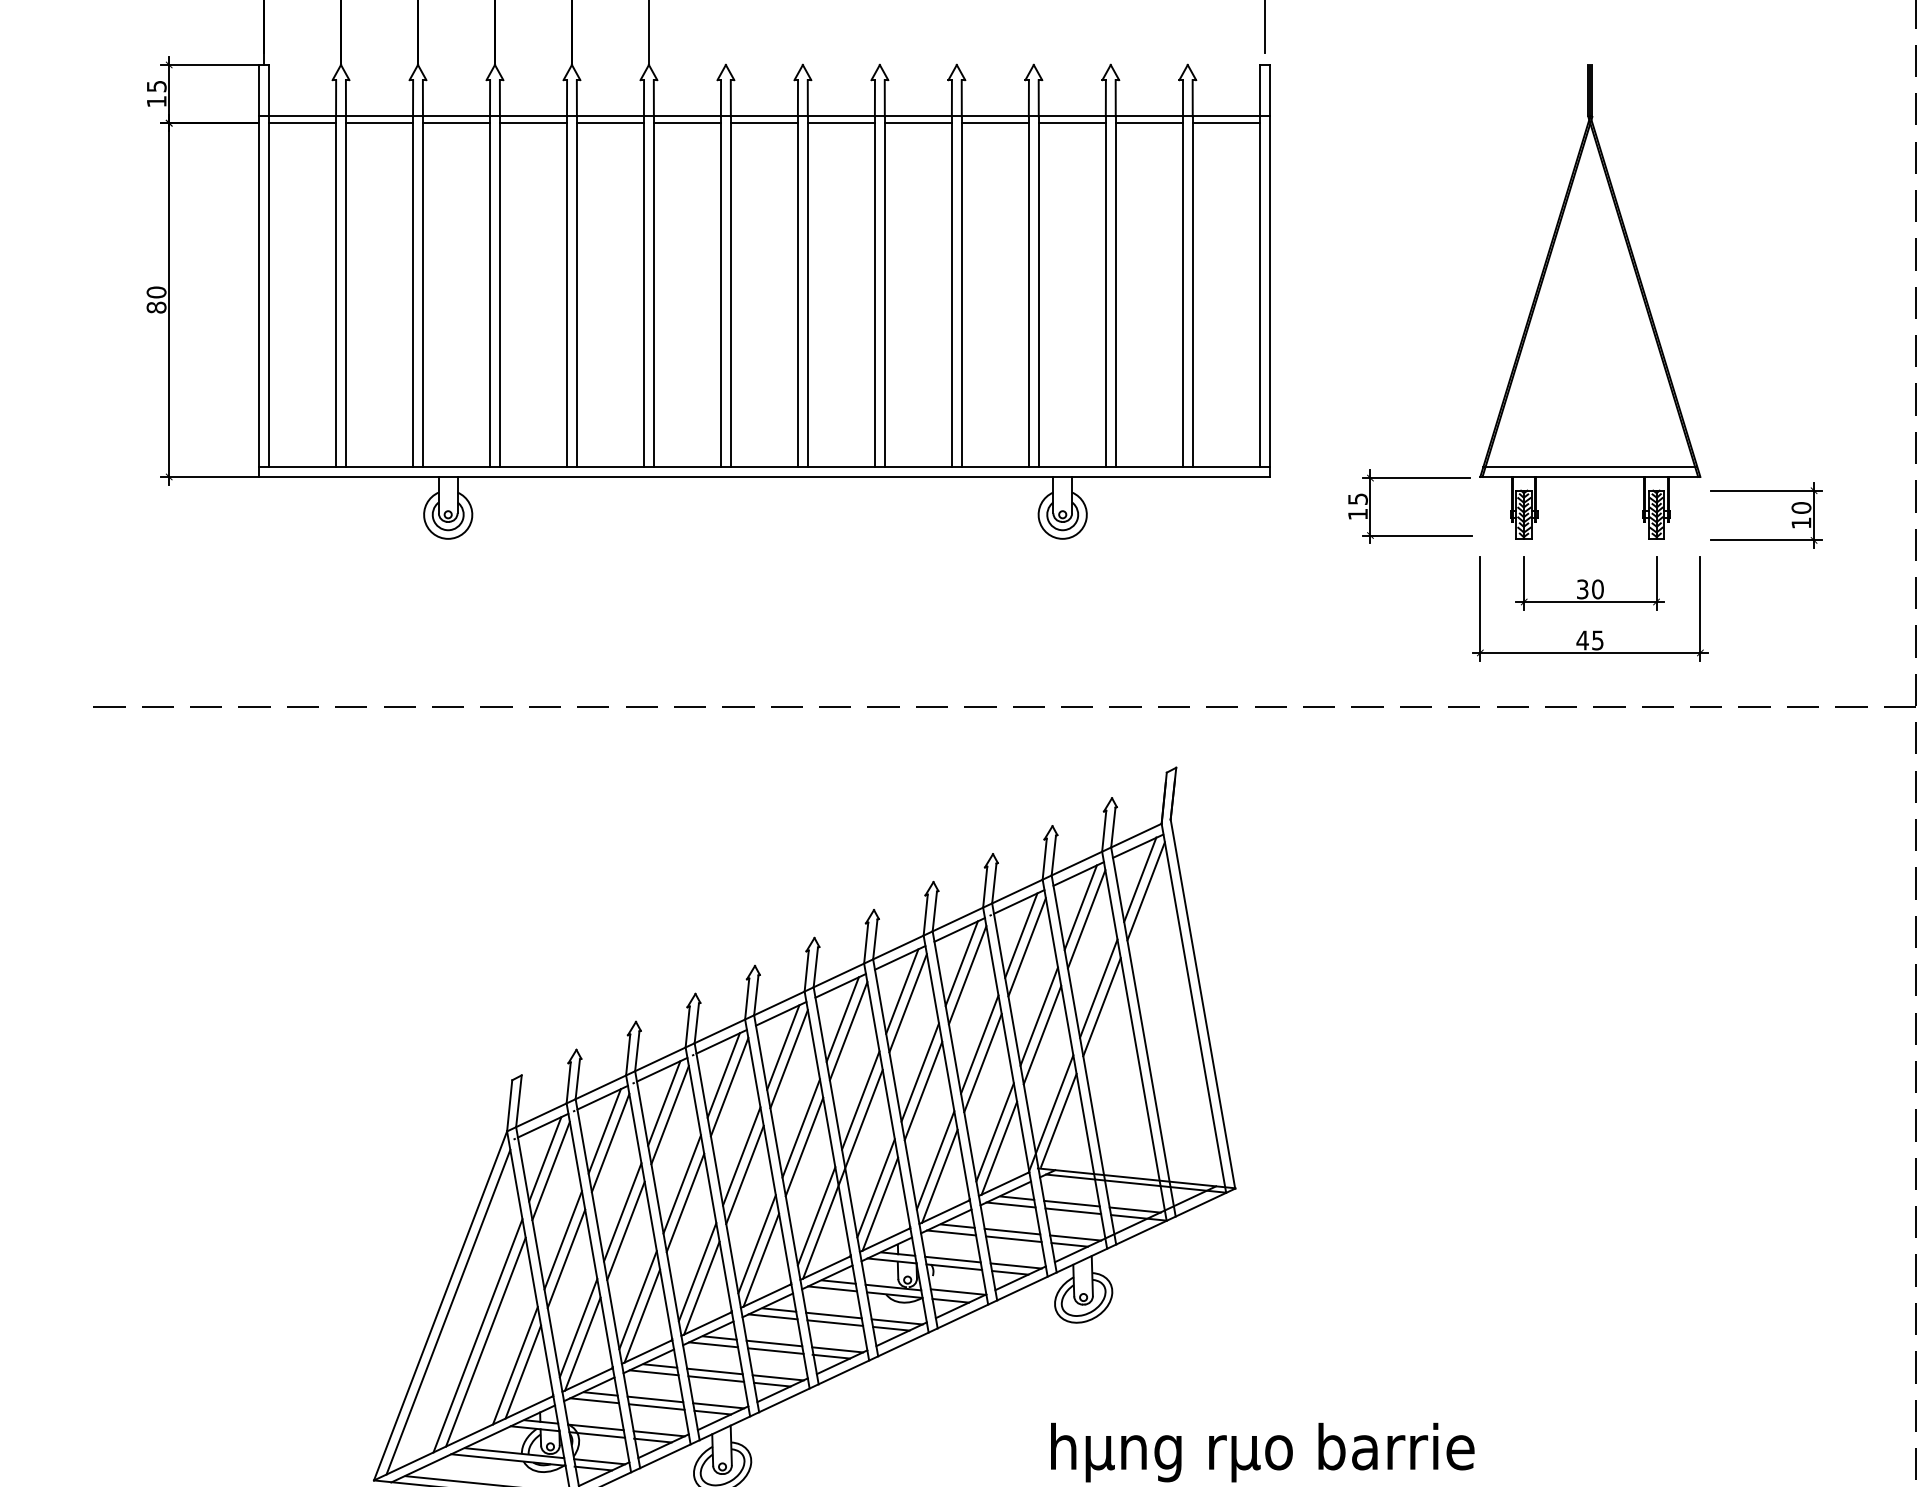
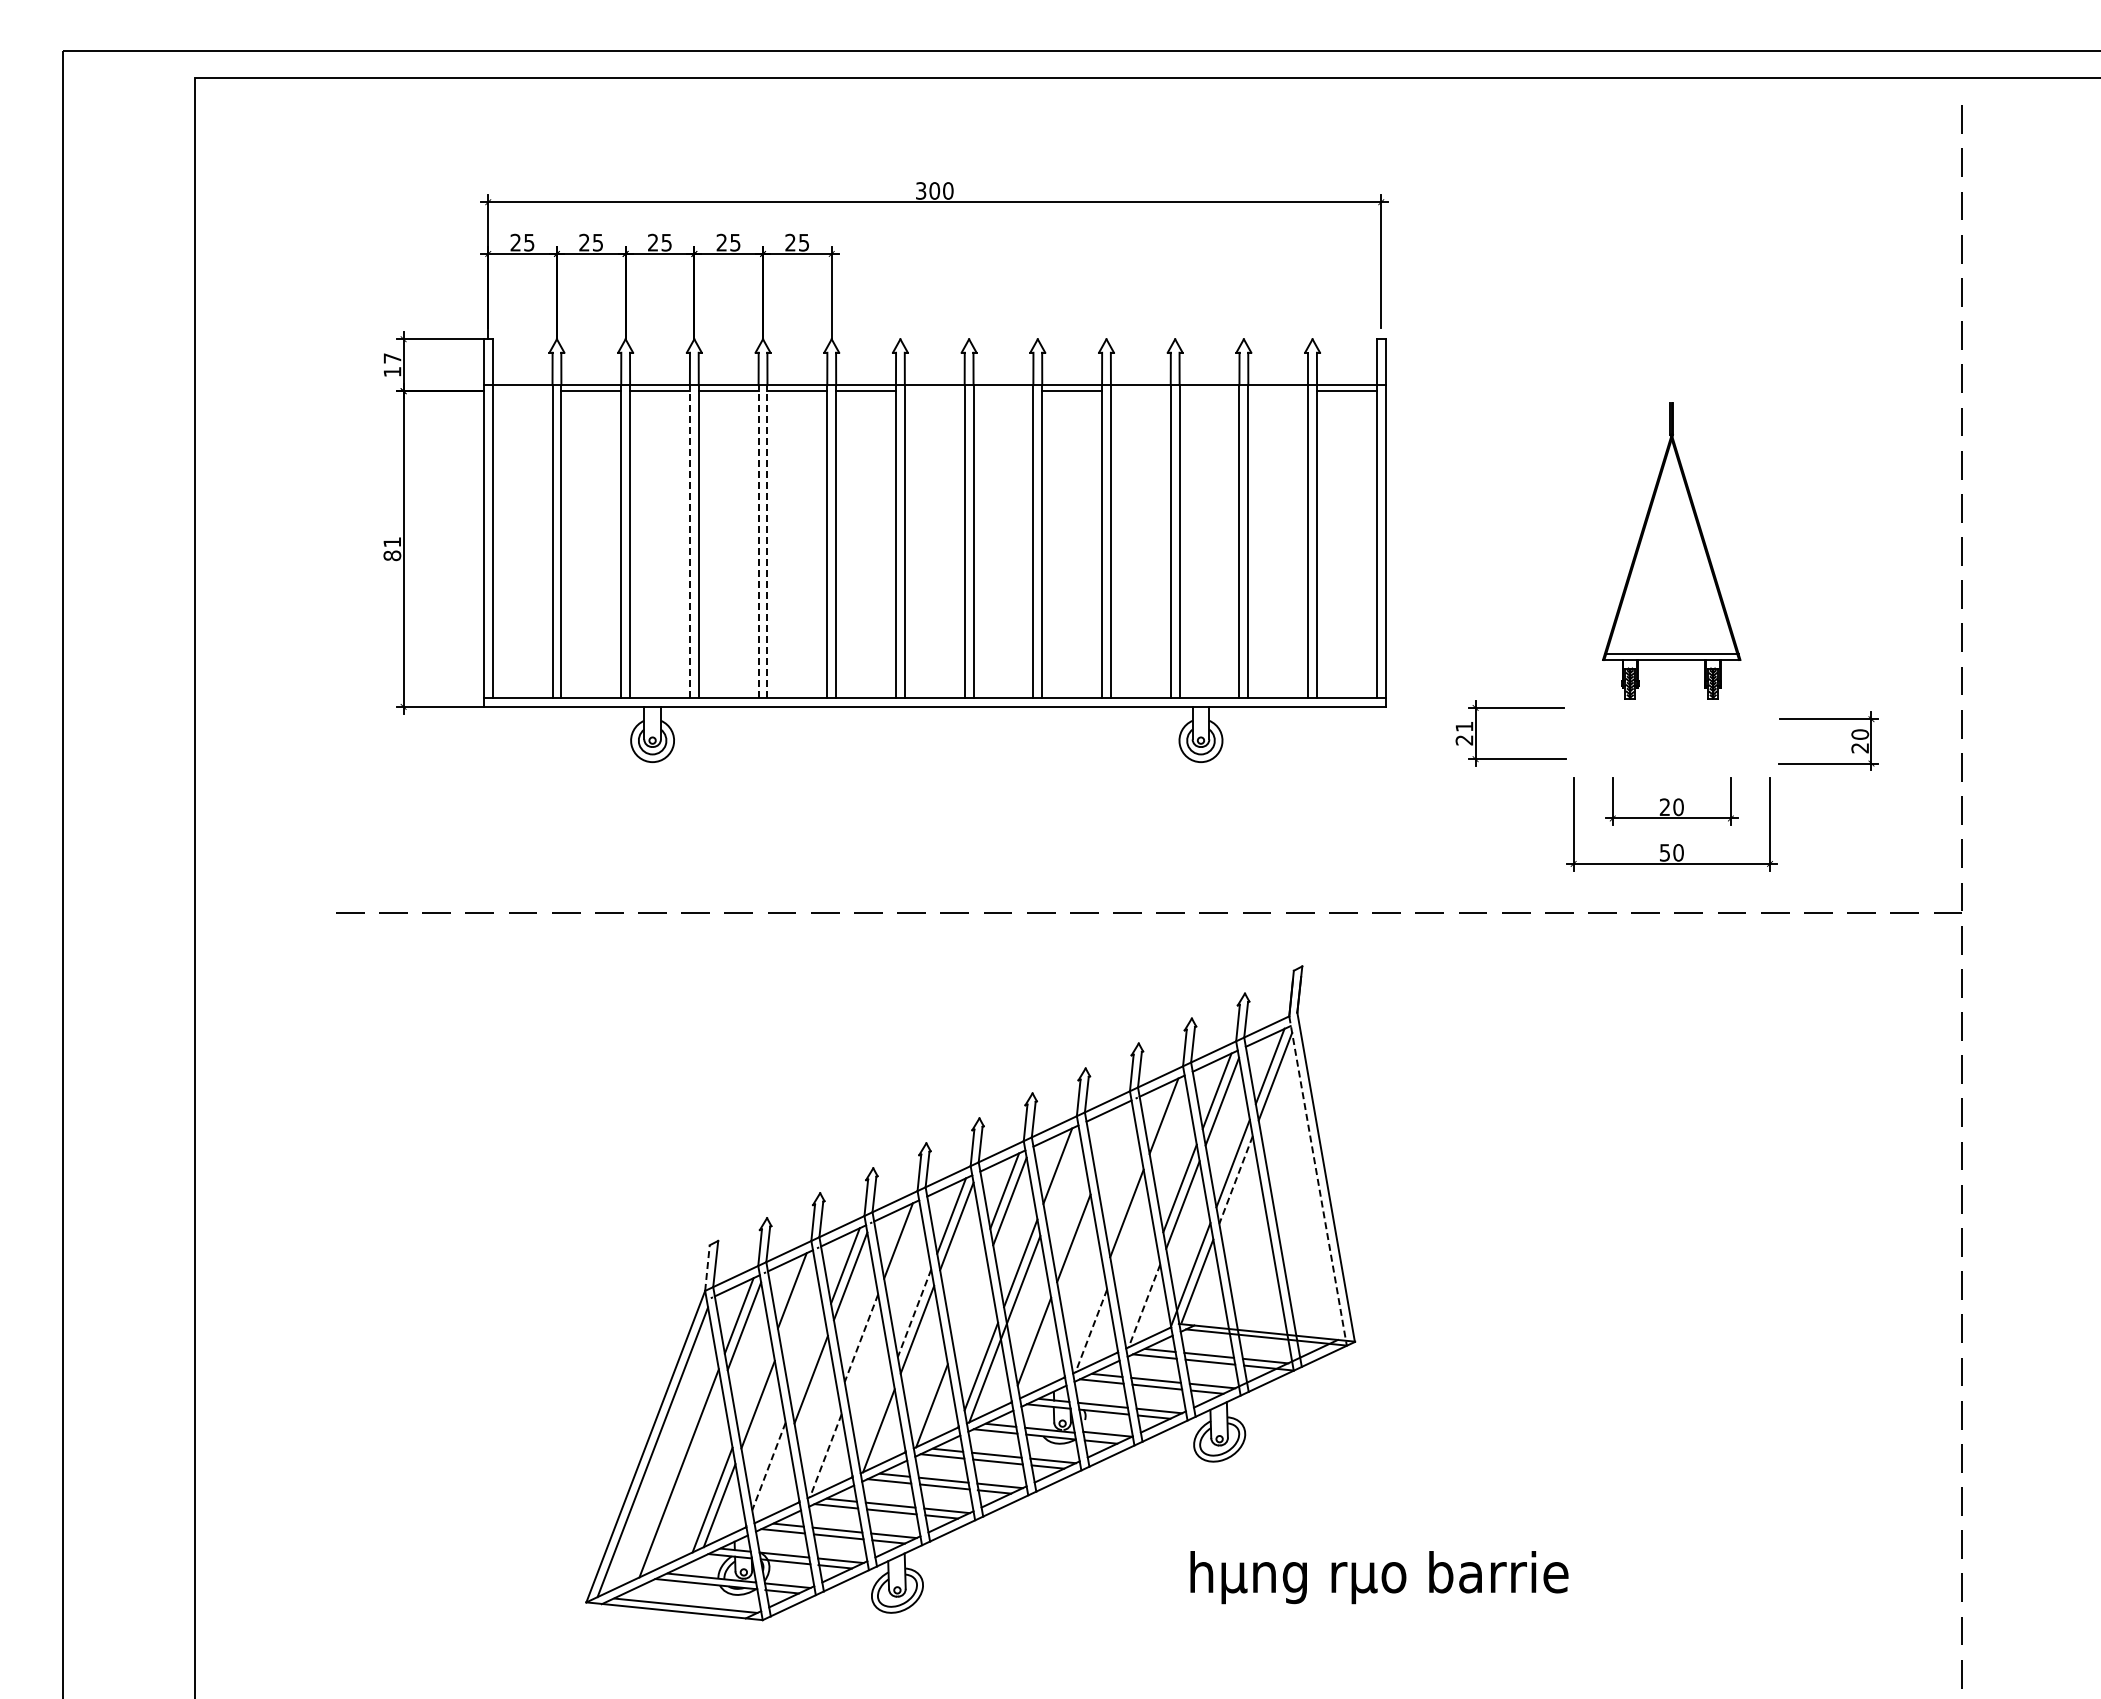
text: (156, 86) -> (392, 358), 15 -> 17
line: (302, 123) -> (522, 391), removed
line: (764, 123) -> (934, 391), removed
line: (841, 123) -> (1003, 391), removed
line: (994, 123) -> (1140, 391), removed
line: (1072, 123) -> (1209, 391), removed
line: (1149, 123) -> (1278, 391), removed
line: (489, 291) -> (689, 541), solid -> dashed
line: (566, 291) -> (758, 541), solid -> dashed
line: (576, 291) -> (767, 541), solid -> dashed
text: (156, 292) -> (392, 542), 80 -> 81
part: (1589, 301) -> (1671, 550), size x0.7
text: (1358, 506) -> (1464, 733), 15 -> 21
text: (1800, 523) -> (1859, 748), 10 -> 20
text: (1582, 589) -> (1664, 807), 30 -> 20
text: (1589, 640) -> (1671, 852), 45 -> 50
line: (1026, 947) -> (1168, 1126), removed
line: (961, 962) -> (1110, 1140), removed
line: (966, 975) -> (1115, 1151), removed
line: (907, 1003) -> (1062, 1176), removed
line: (1102, 1007) -> (1236, 1180), solid -> dashed
line: (1194, 1008) -> (1318, 1181), solid -> dashed
line: (982, 1062) -> (1129, 1229), removed
line: (729, 1087) -> (903, 1251), removed
line: (923, 1090) -> (1076, 1254), removed
line: (509, 1106) -> (707, 1268), solid -> dashed
line: (801, 1128) -> (967, 1288), removed
line: (994, 1132) -> (1140, 1291), removed
line: (610, 1143) -> (797, 1301), removed
line: (804, 1146) -> (970, 1304), removed
line: (999, 1148) -> (1144, 1306), solid -> dashed
line: (741, 1156) -> (914, 1313), solid -> dashed
line: (935, 1160) -> (1087, 1316), removed
line: (940, 1176) -> (1091, 1331), solid -> dashed
line: (682, 1184) -> (861, 1338), solid -> dashed
line: (685, 1202) -> (864, 1354), removed
line: (880, 1203) -> (1038, 1355), removed
line: (622, 1212) -> (808, 1363), removed
line: (562, 1239) -> (754, 1387), removed
line: (756, 1244) -> (927, 1391), removed
line: (696, 1272) -> (874, 1416), removed
line: (637, 1300) -> (821, 1441), removed
line: (641, 1316) -> (825, 1456), solid -> dashed
line: (578, 1328) -> (768, 1466), solid -> dashed
line: (485, 1341) -> (685, 1478), removed
line: (582, 1343) -> (772, 1480), removed

